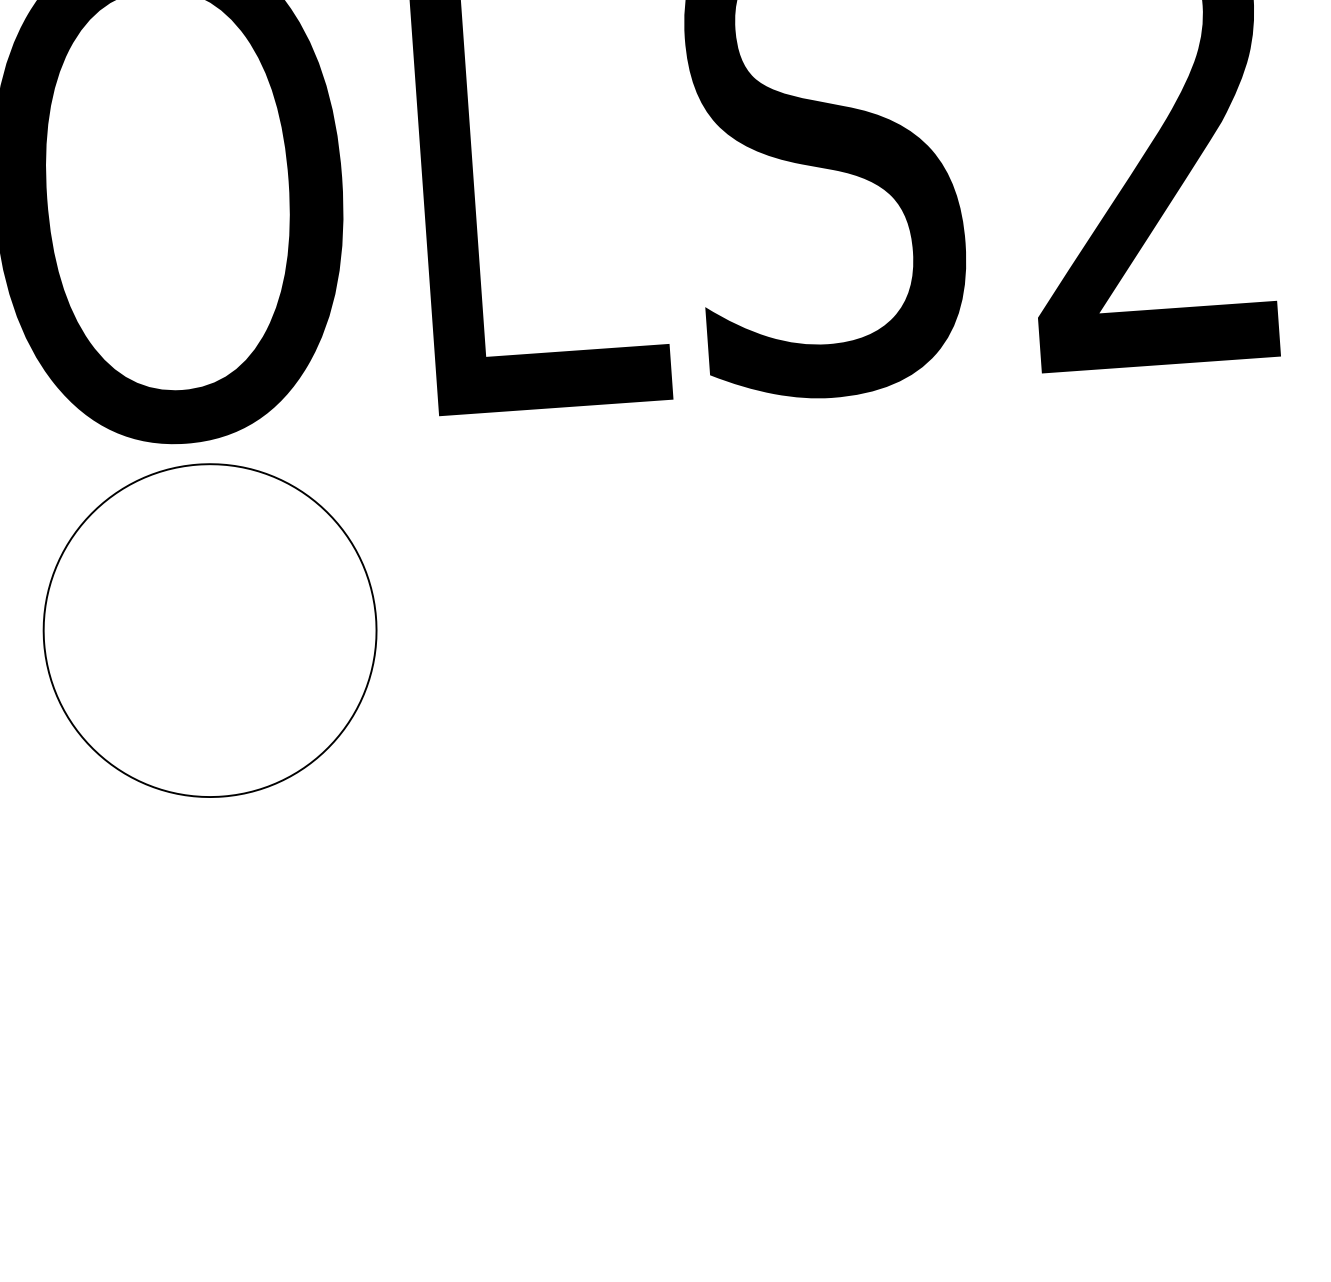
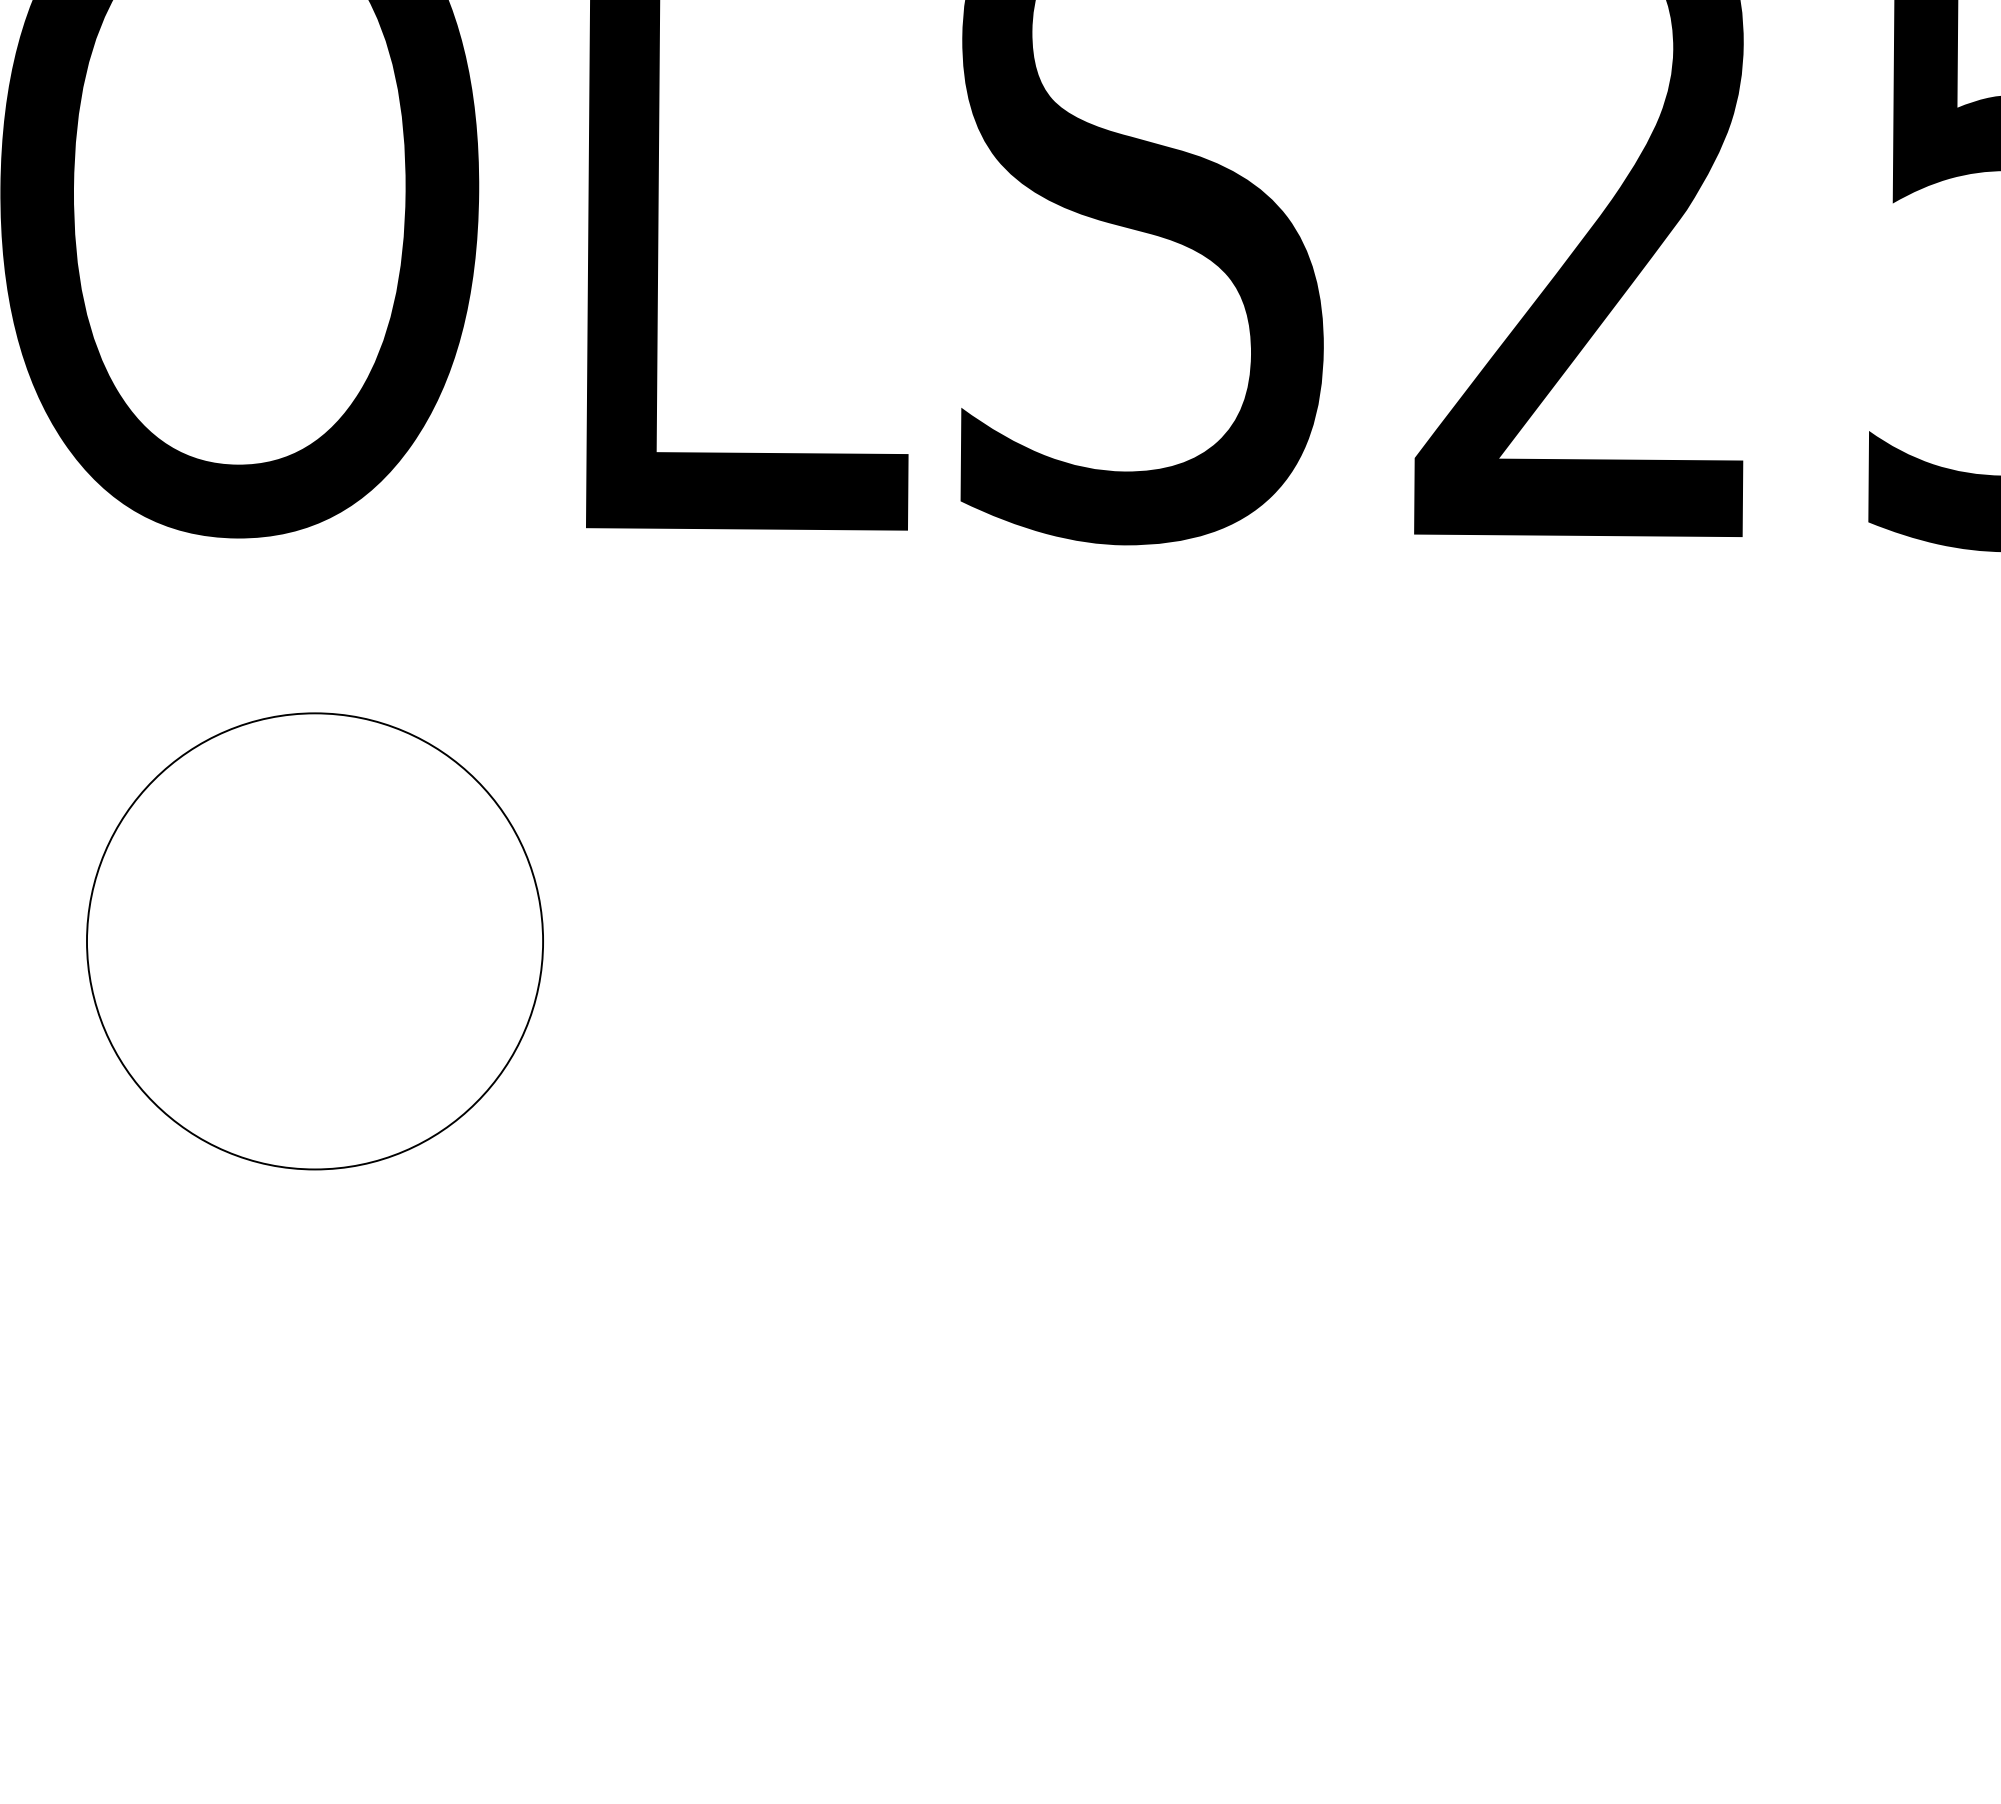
part: (209, 630) -> (314, 941), moved

